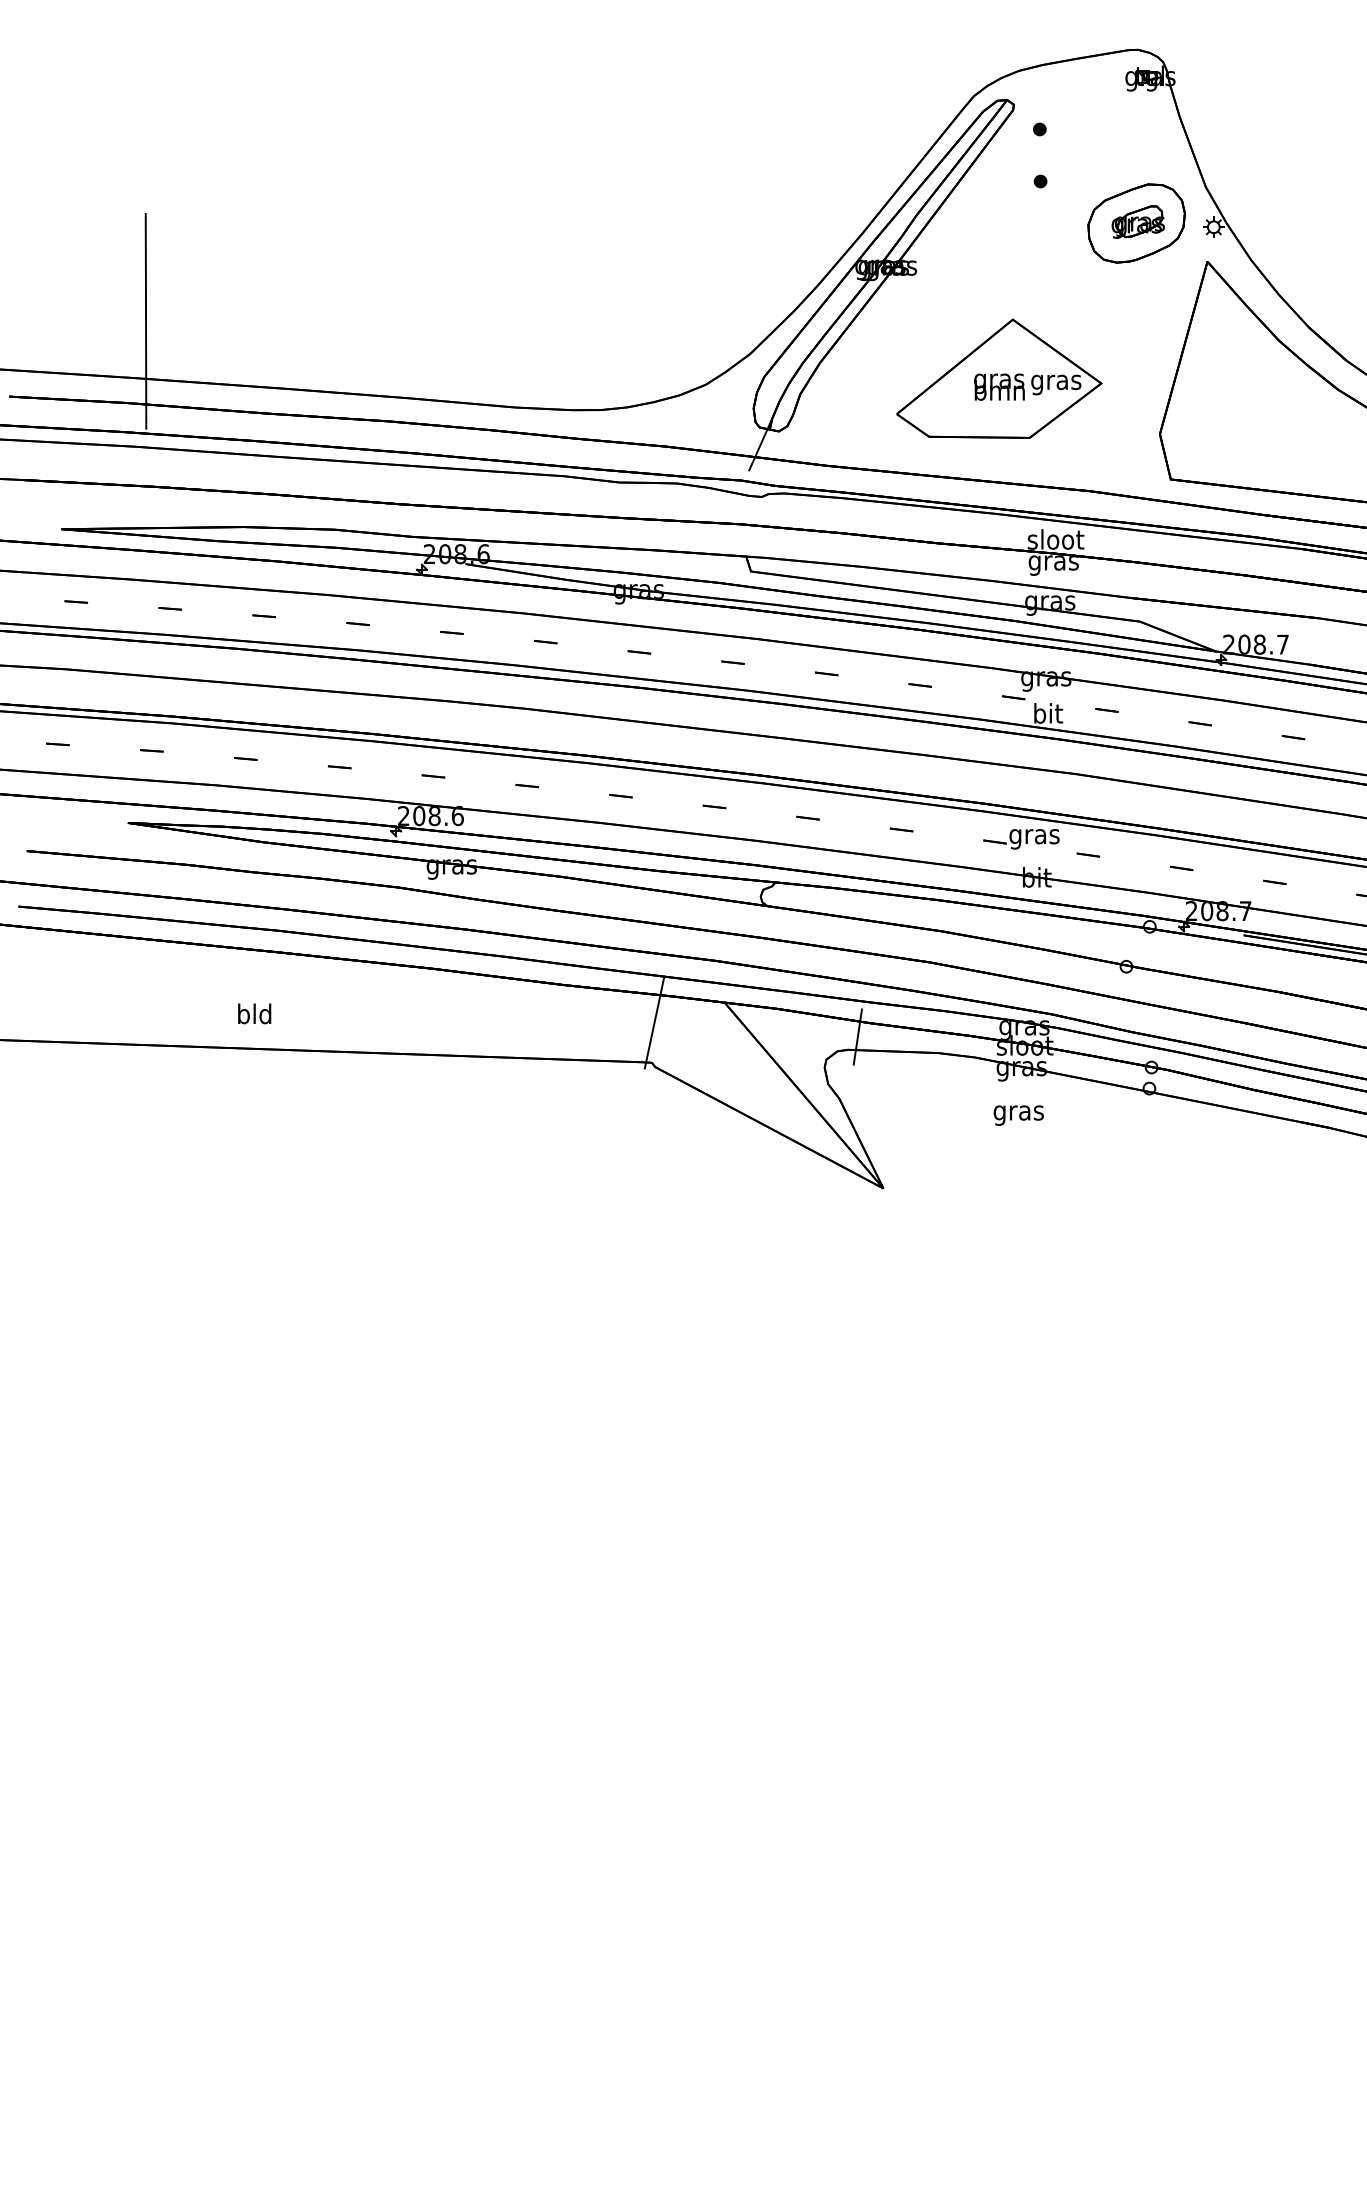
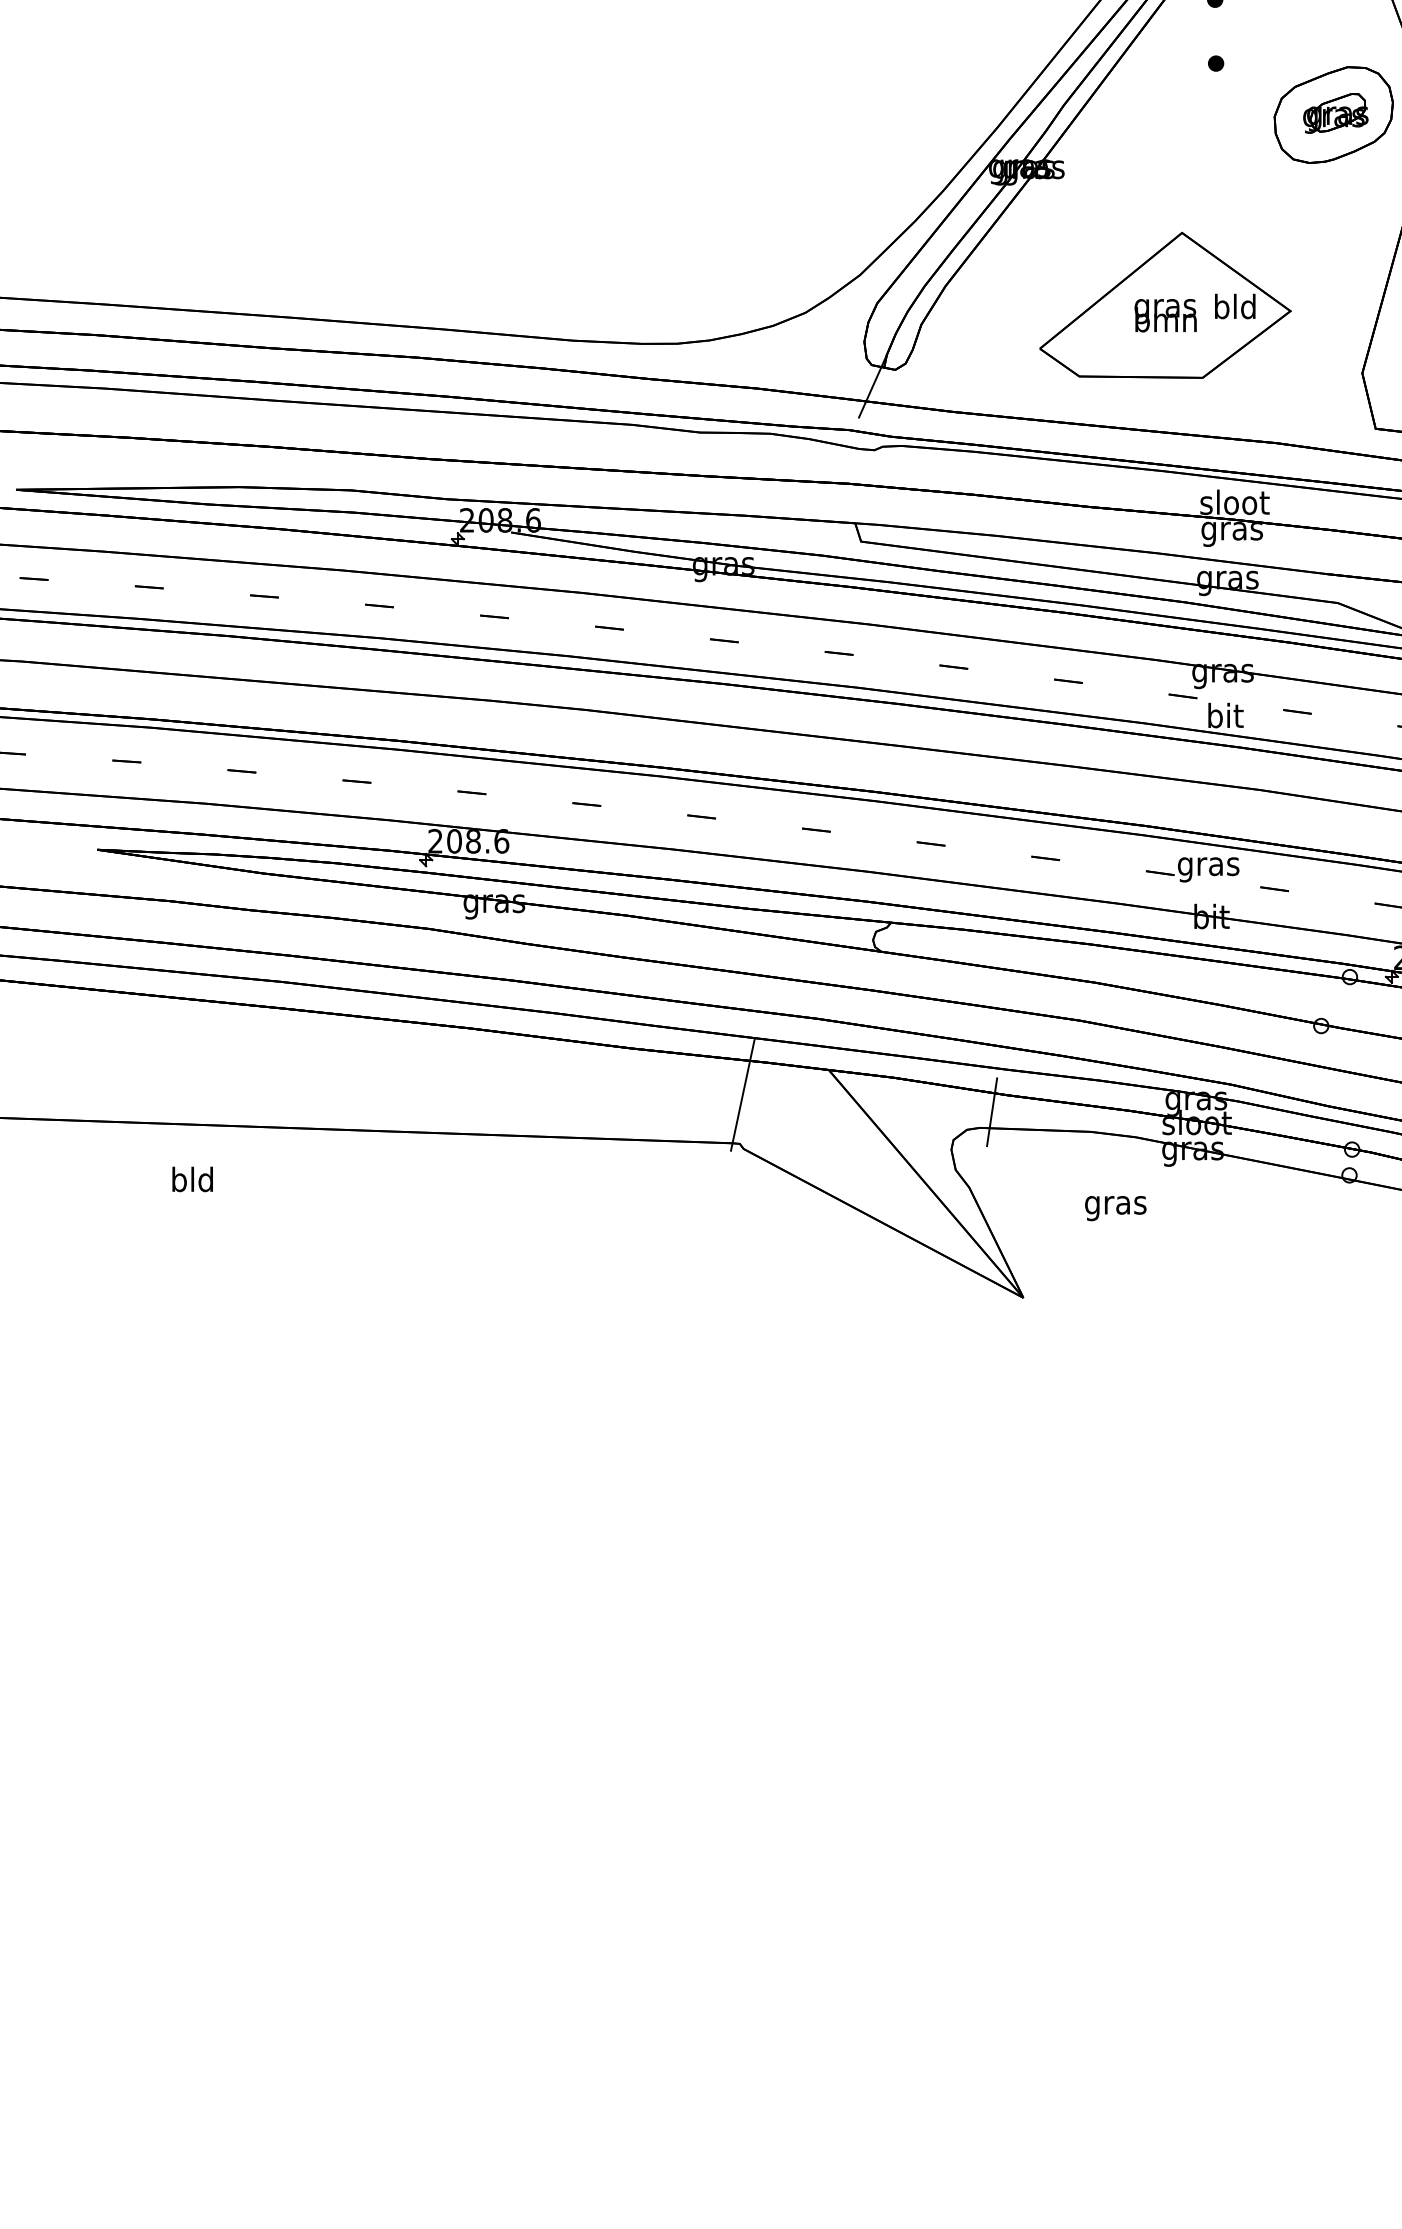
line: (145, 321) -> (118, 235), removed
text: (1056, 382) -> (1235, 309), gras -> bld
text: (254, 1013) -> (192, 1178), moved
text: (1018, 1115) -> (1115, 1208), moved

